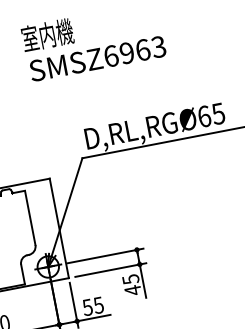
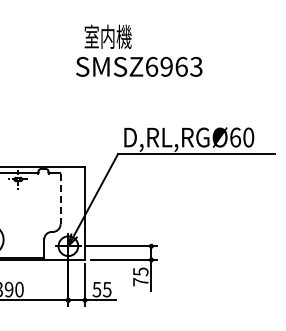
text: (97, 58) -> (139, 66), moved
text: (218, 113) -> (248, 137), D,RL,RGØ65 -> D,RL,RGØ60
line: (30, 218) -> (60, 199), solid -> dashed
text: (132, 289) -> (140, 281), 45 -> 75

